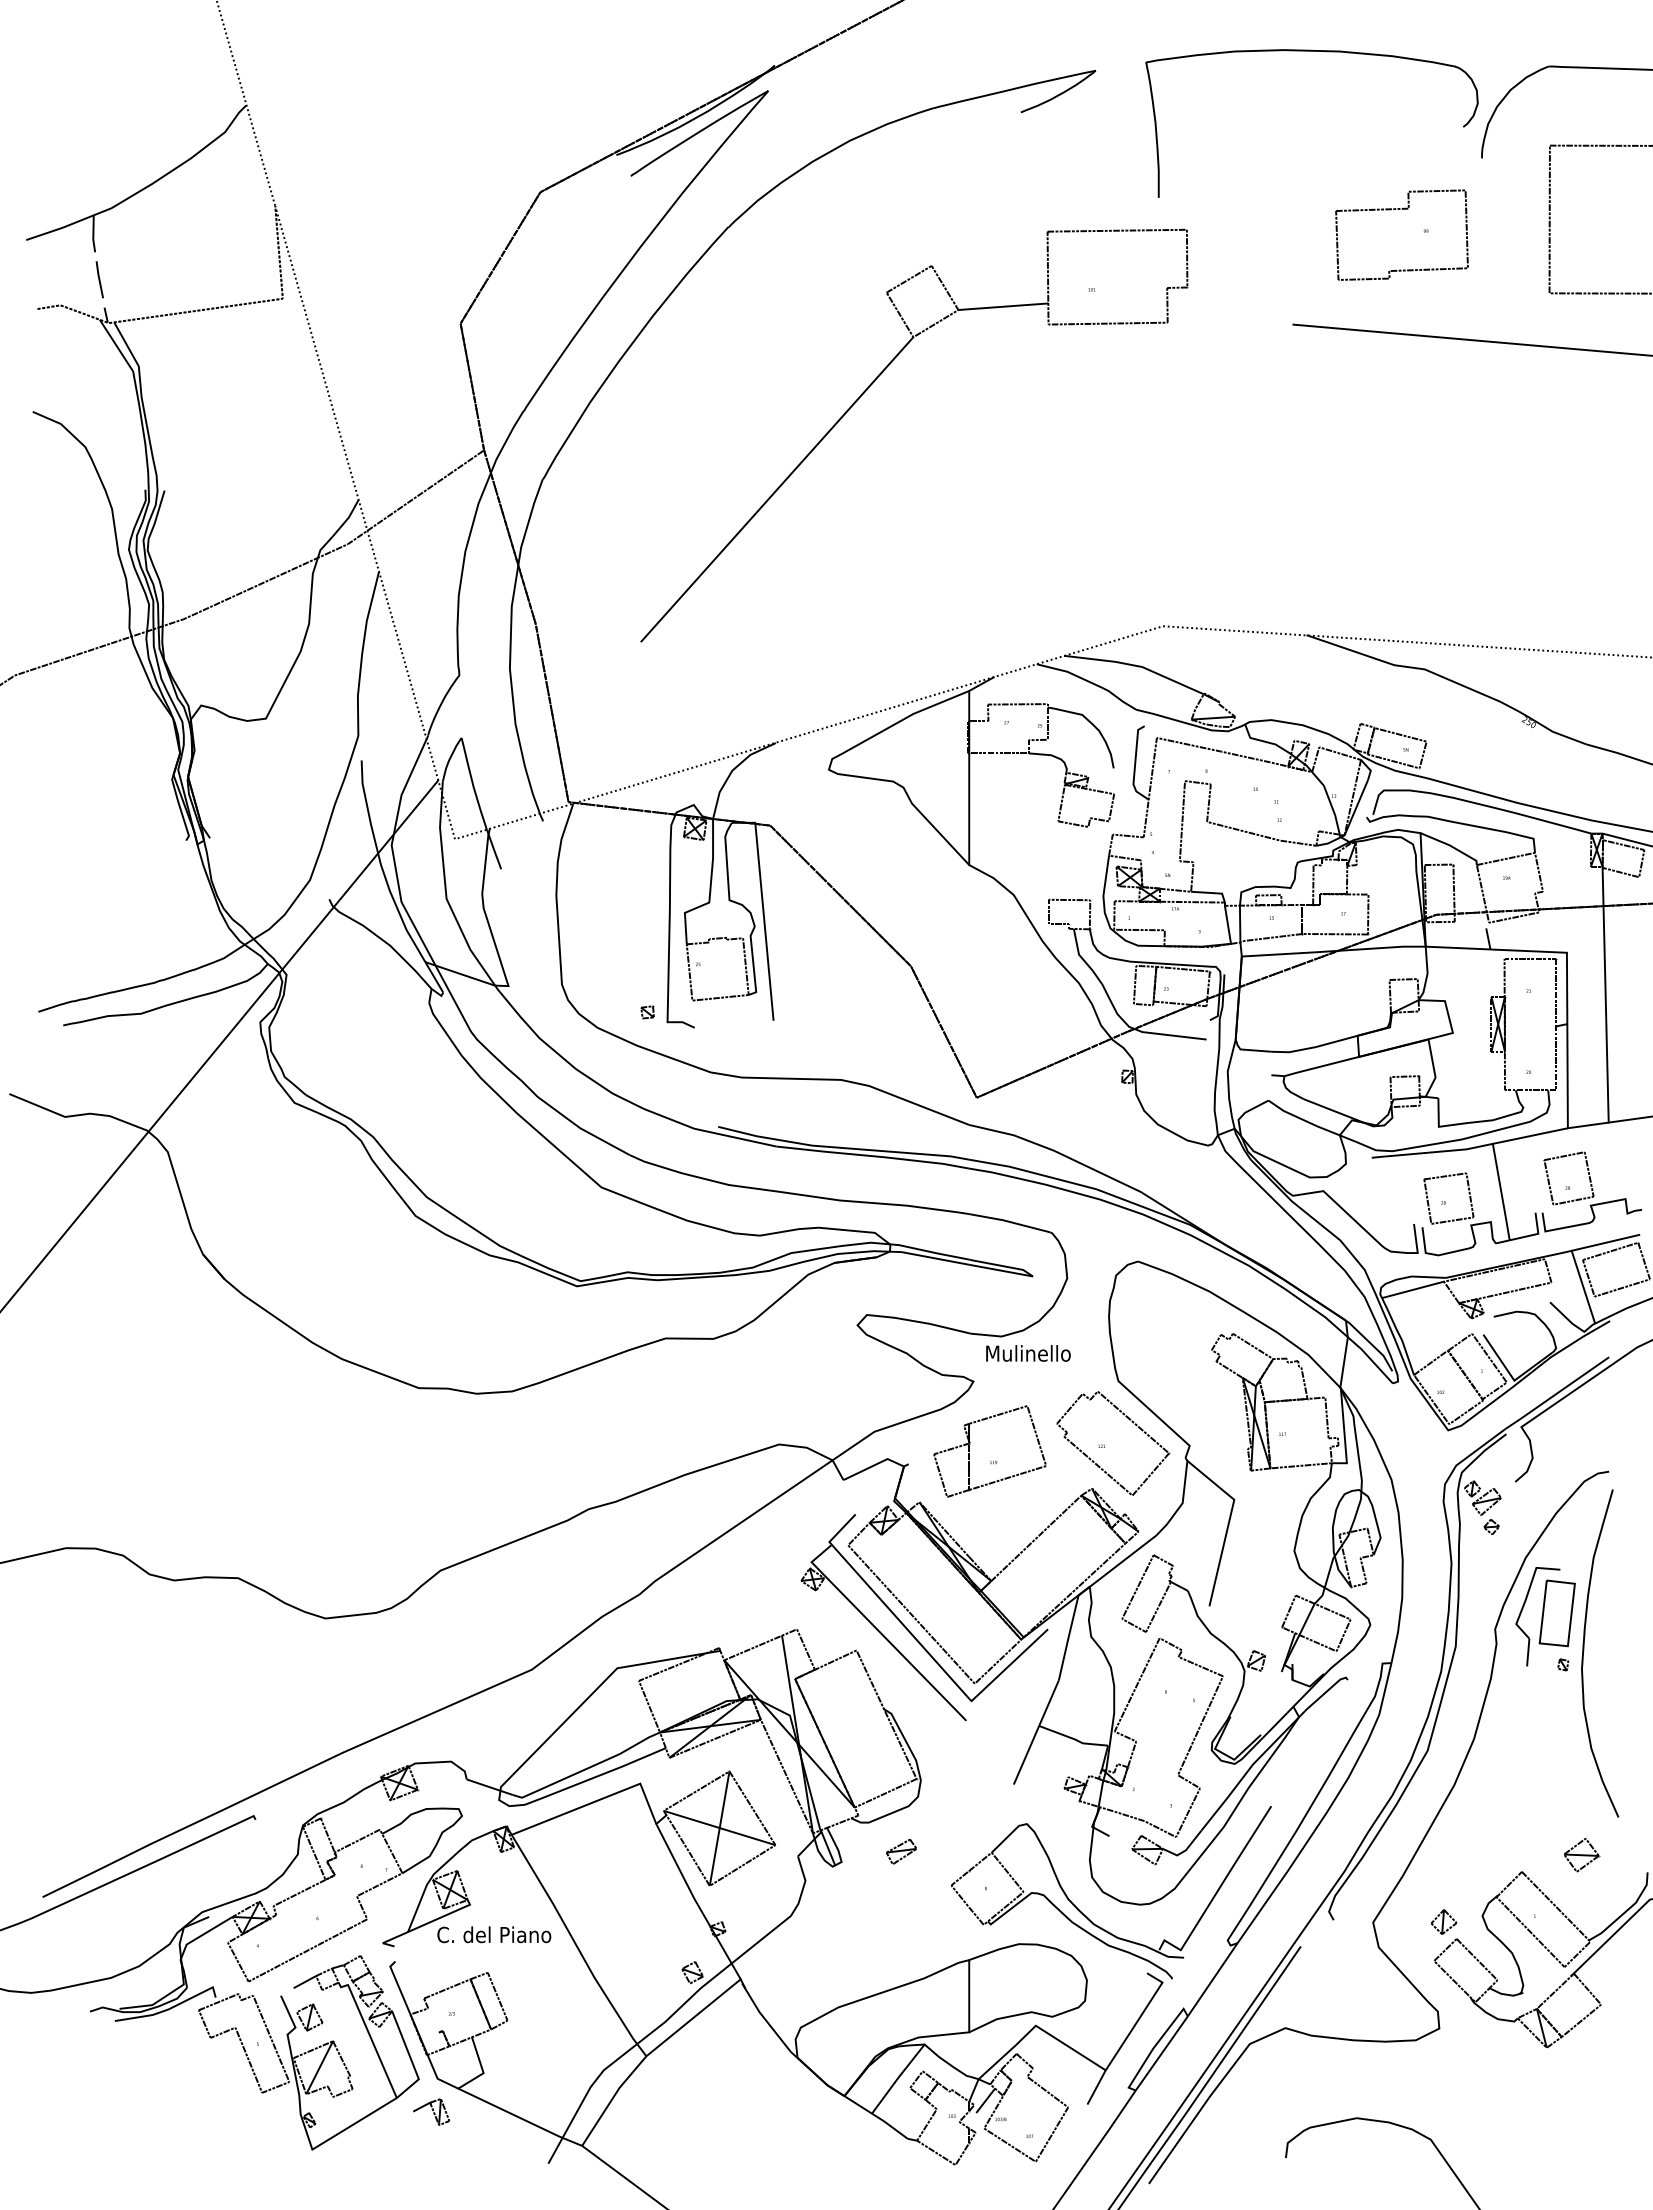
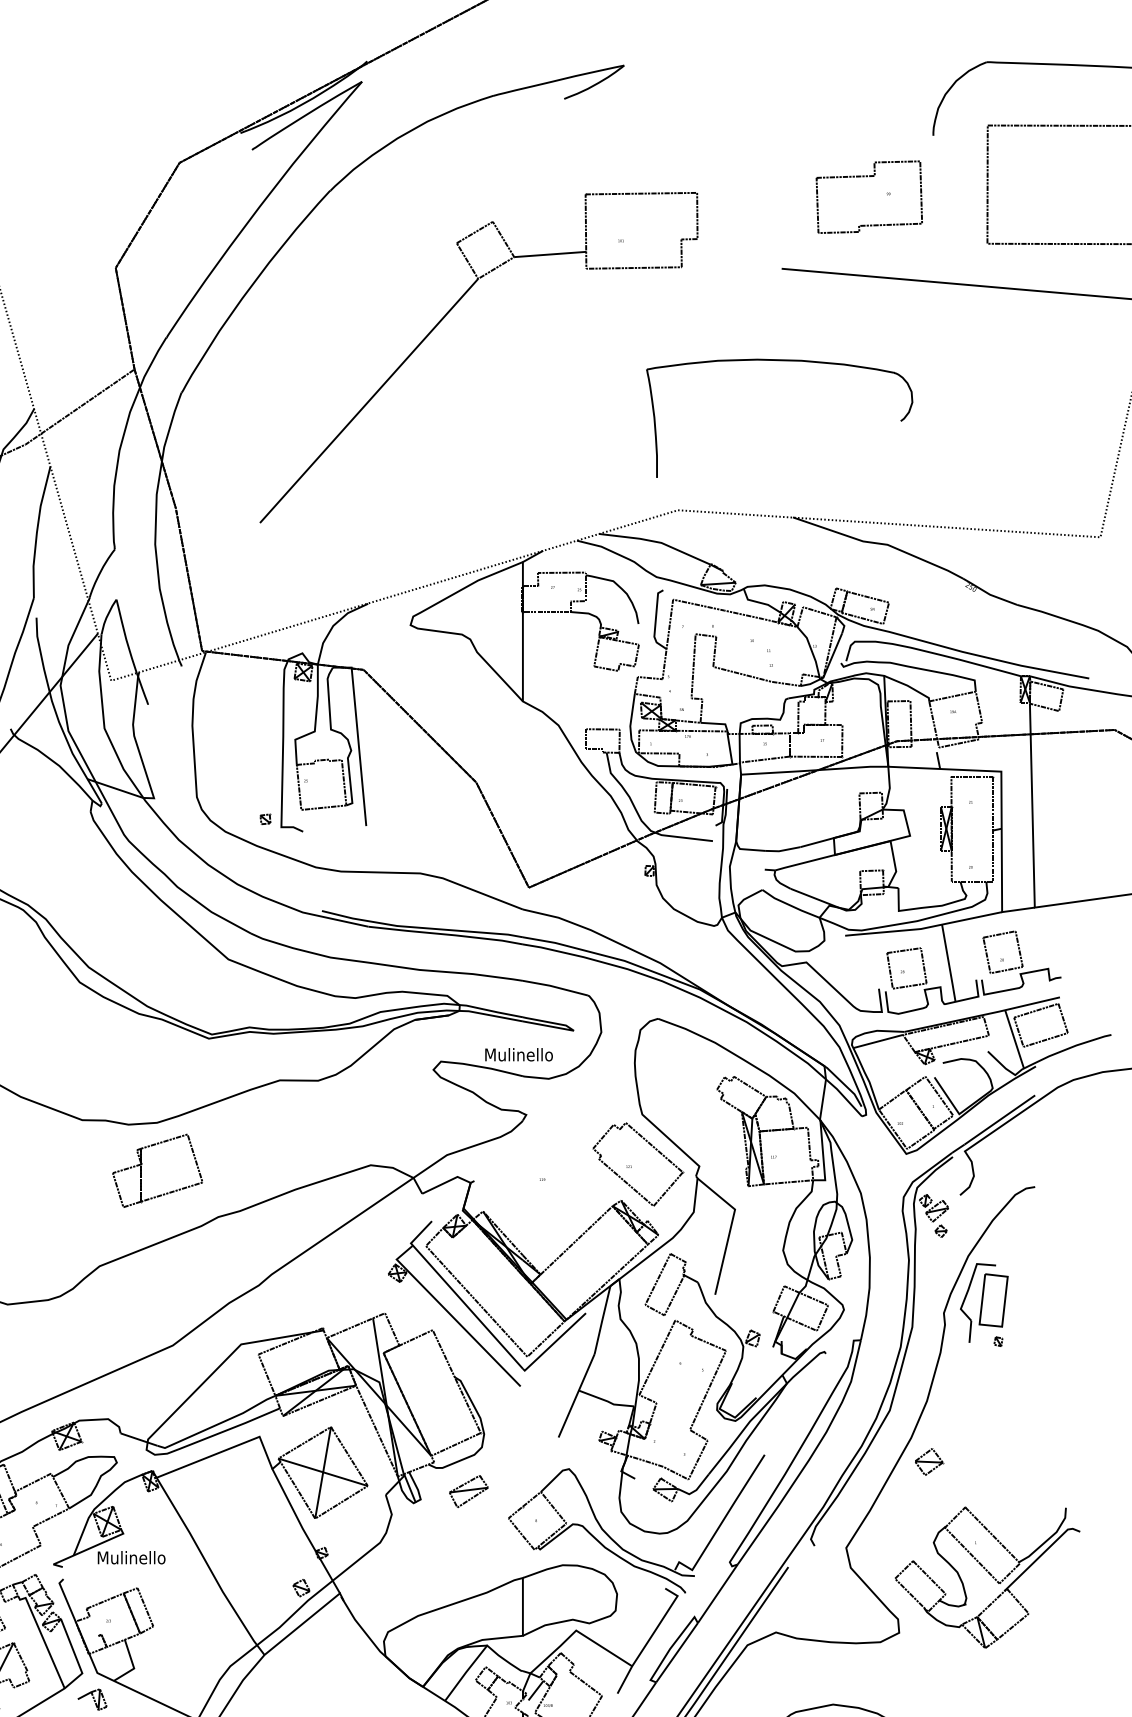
part: (1311, 51) -> (779, 360), moved
text: (1028, 1353) -> (519, 1054), moved
part: (969, 1451) -> (141, 1170), moved
curve: (1584, 1651) -> (1015, 1330), removed
part: (901, 1851) -> (468, 1491), size x1.6
part: (1582, 1855) -> (929, 1462), moved
part: (1444, 1921) -> (903, 1547), removed
text: (494, 1934) -> (142, 1557), C. del Piano -> Mulinello

